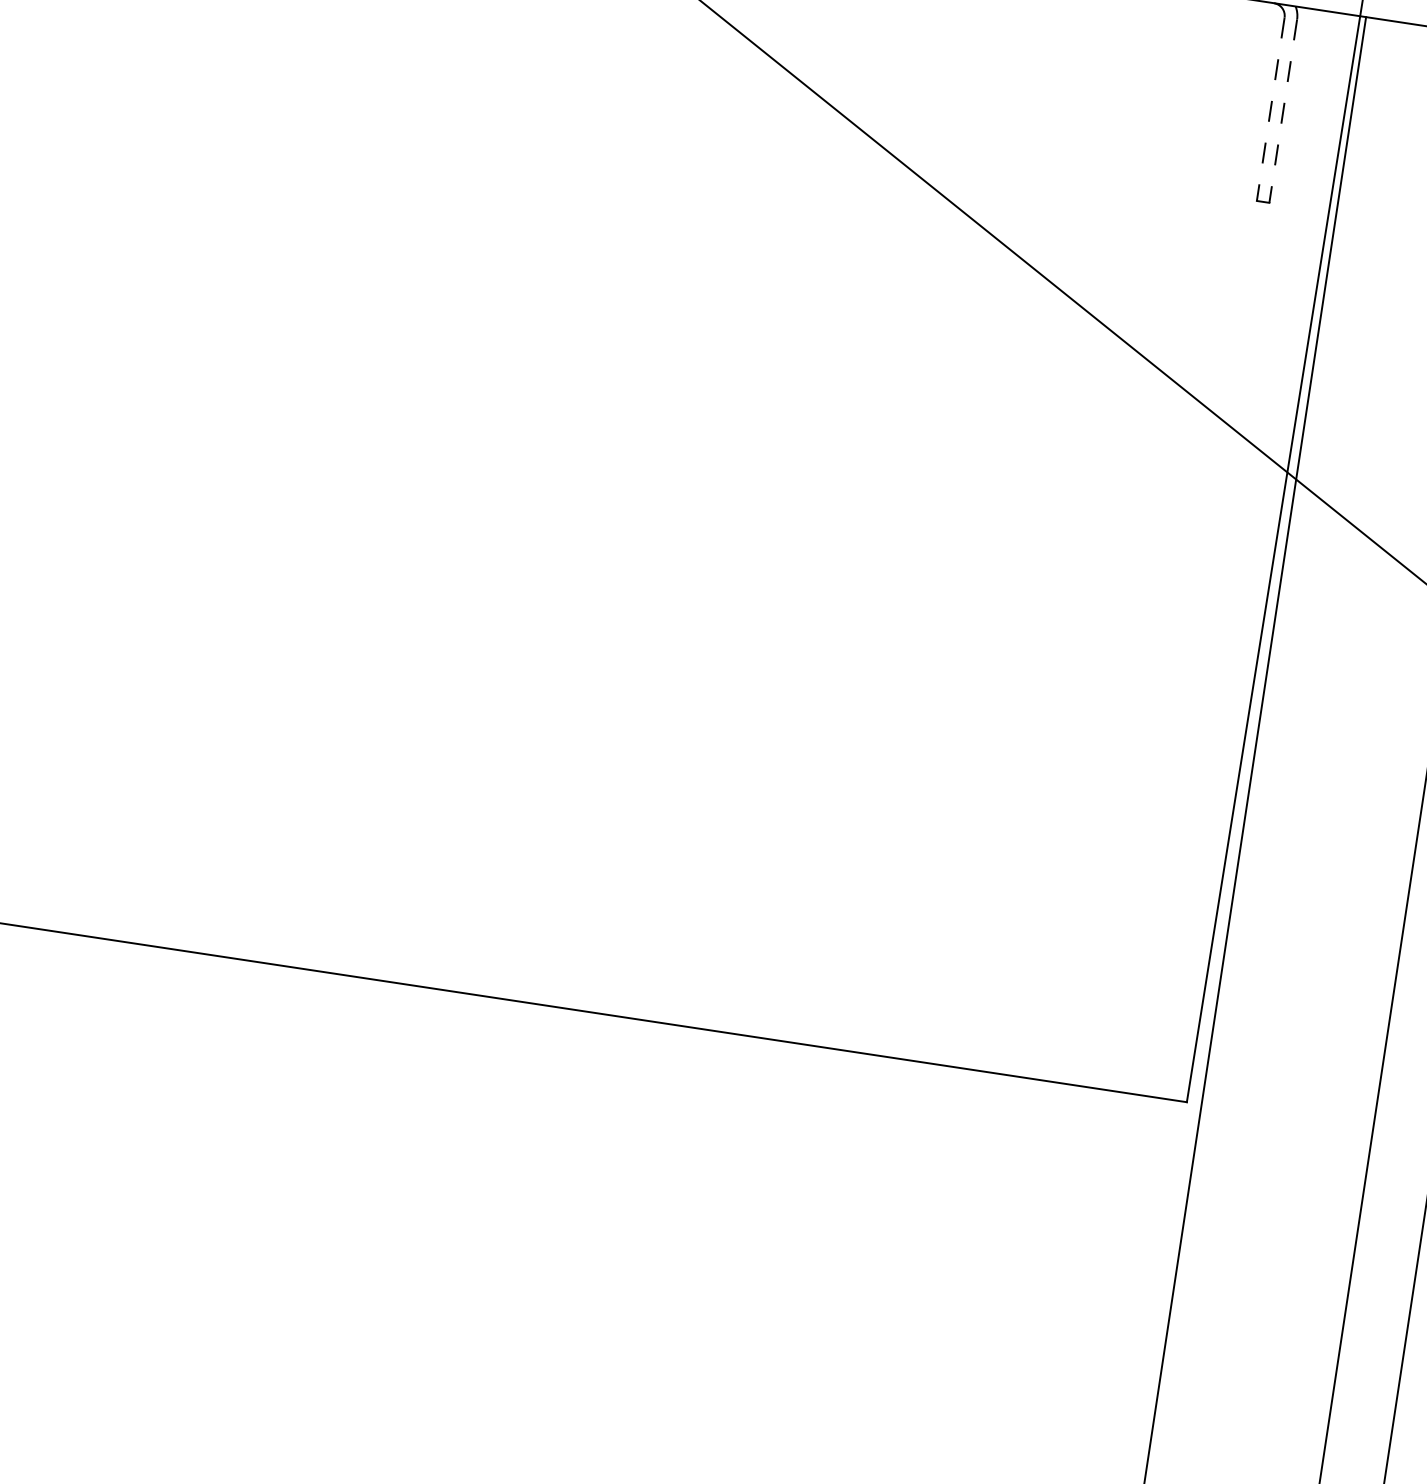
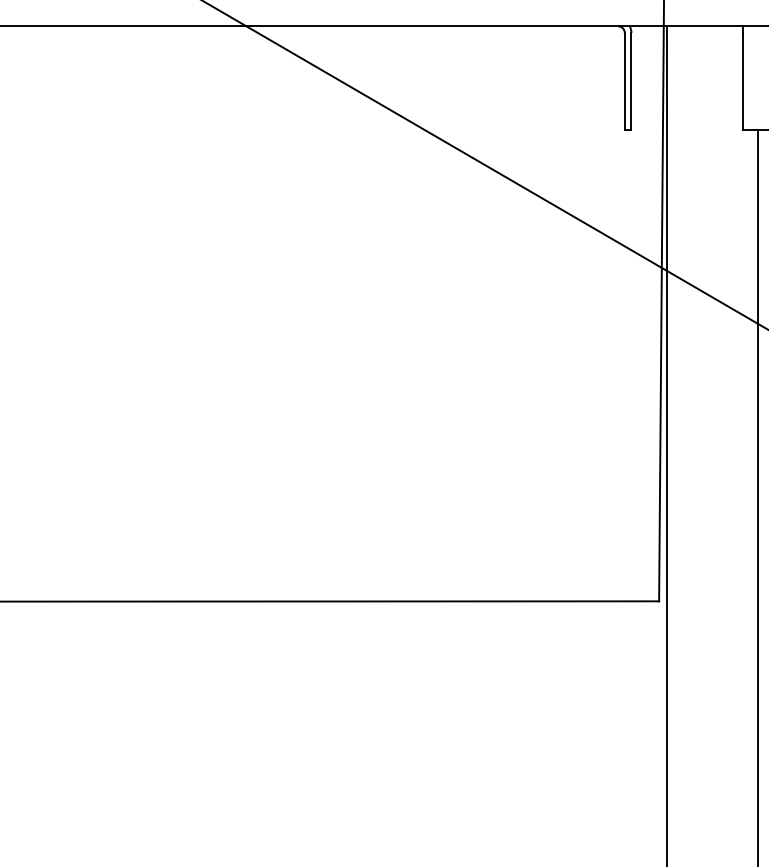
line: (1270, 109) -> (624, 81), dashed -> solid
line: (1283, 111) -> (631, 81), dashed -> solid

